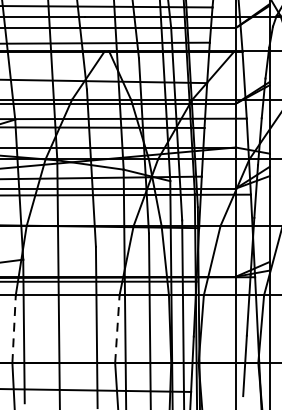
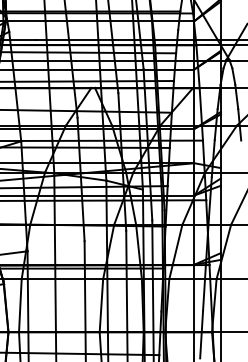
line: (14, 328) -> (20, 305), dashed -> solid
line: (117, 328) -> (101, 305), dashed -> solid

